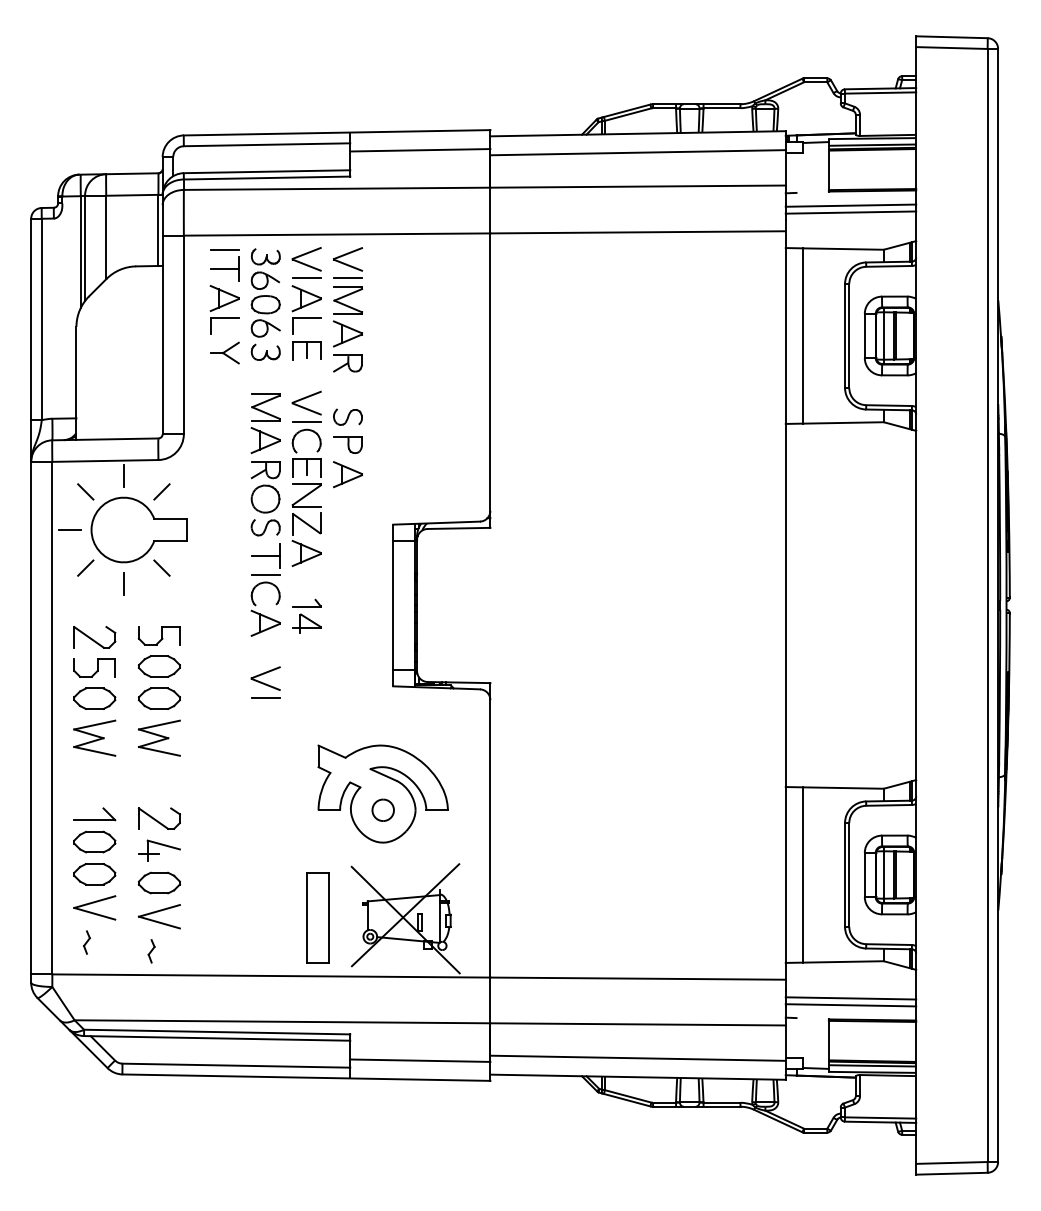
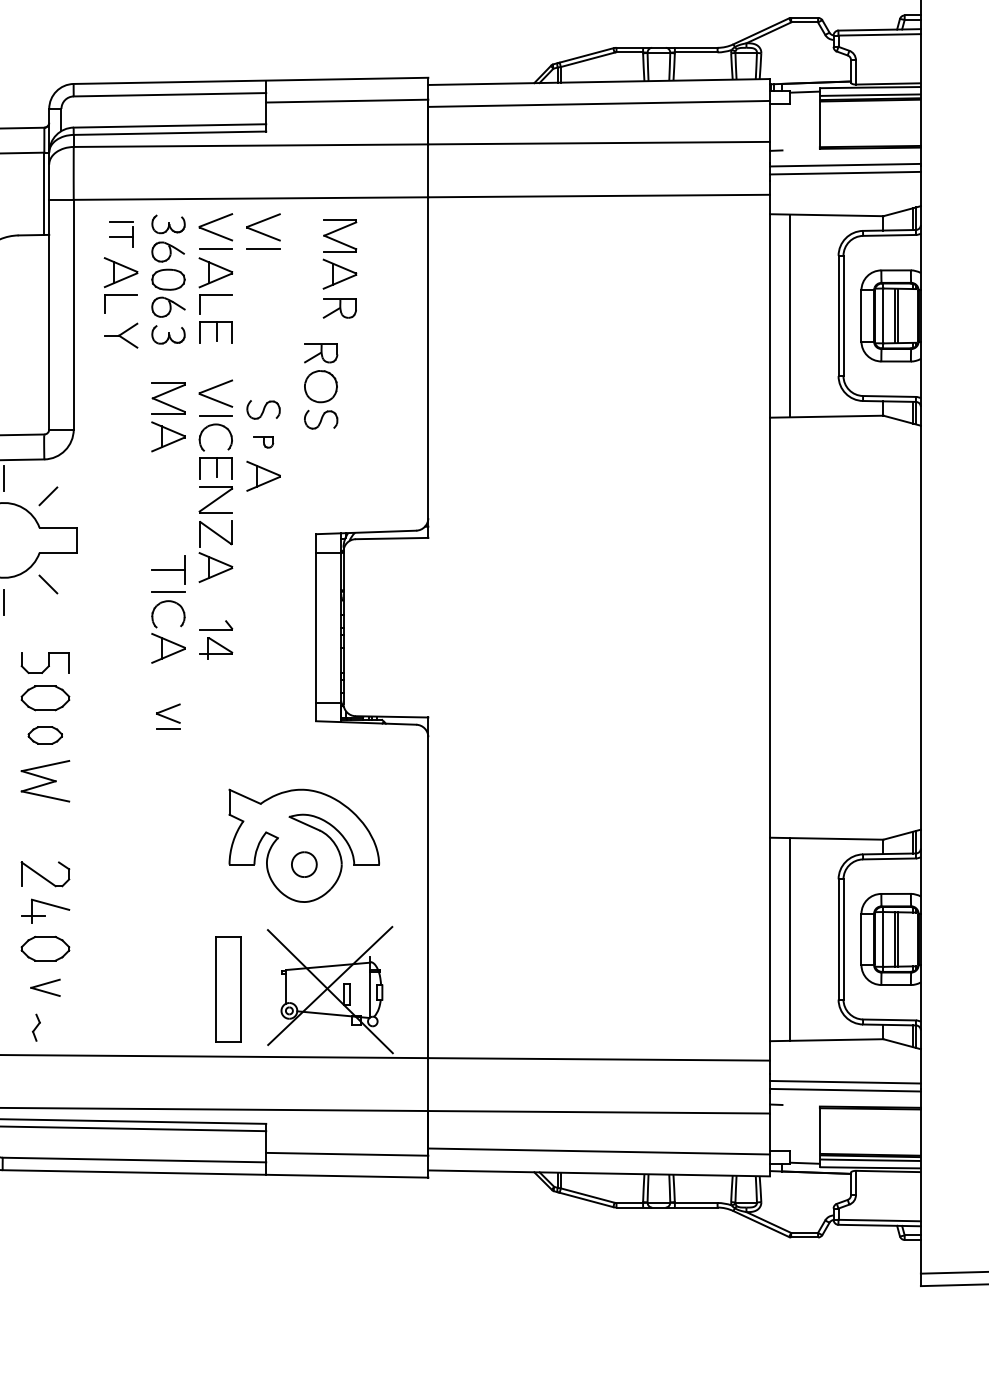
part: (224, 265) -> (120, 234), size x0.7
part: (347, 329) -> (339, 269), moved
part: (347, 444) -> (263, 441), size x0.6
part: (265, 498) -> (320, 385), moved
part: (265, 682) -> (168, 716), size x0.7
part: (158, 698) -> (44, 735), size x0.7
part: (159, 916) -> (45, 987), size x0.6

